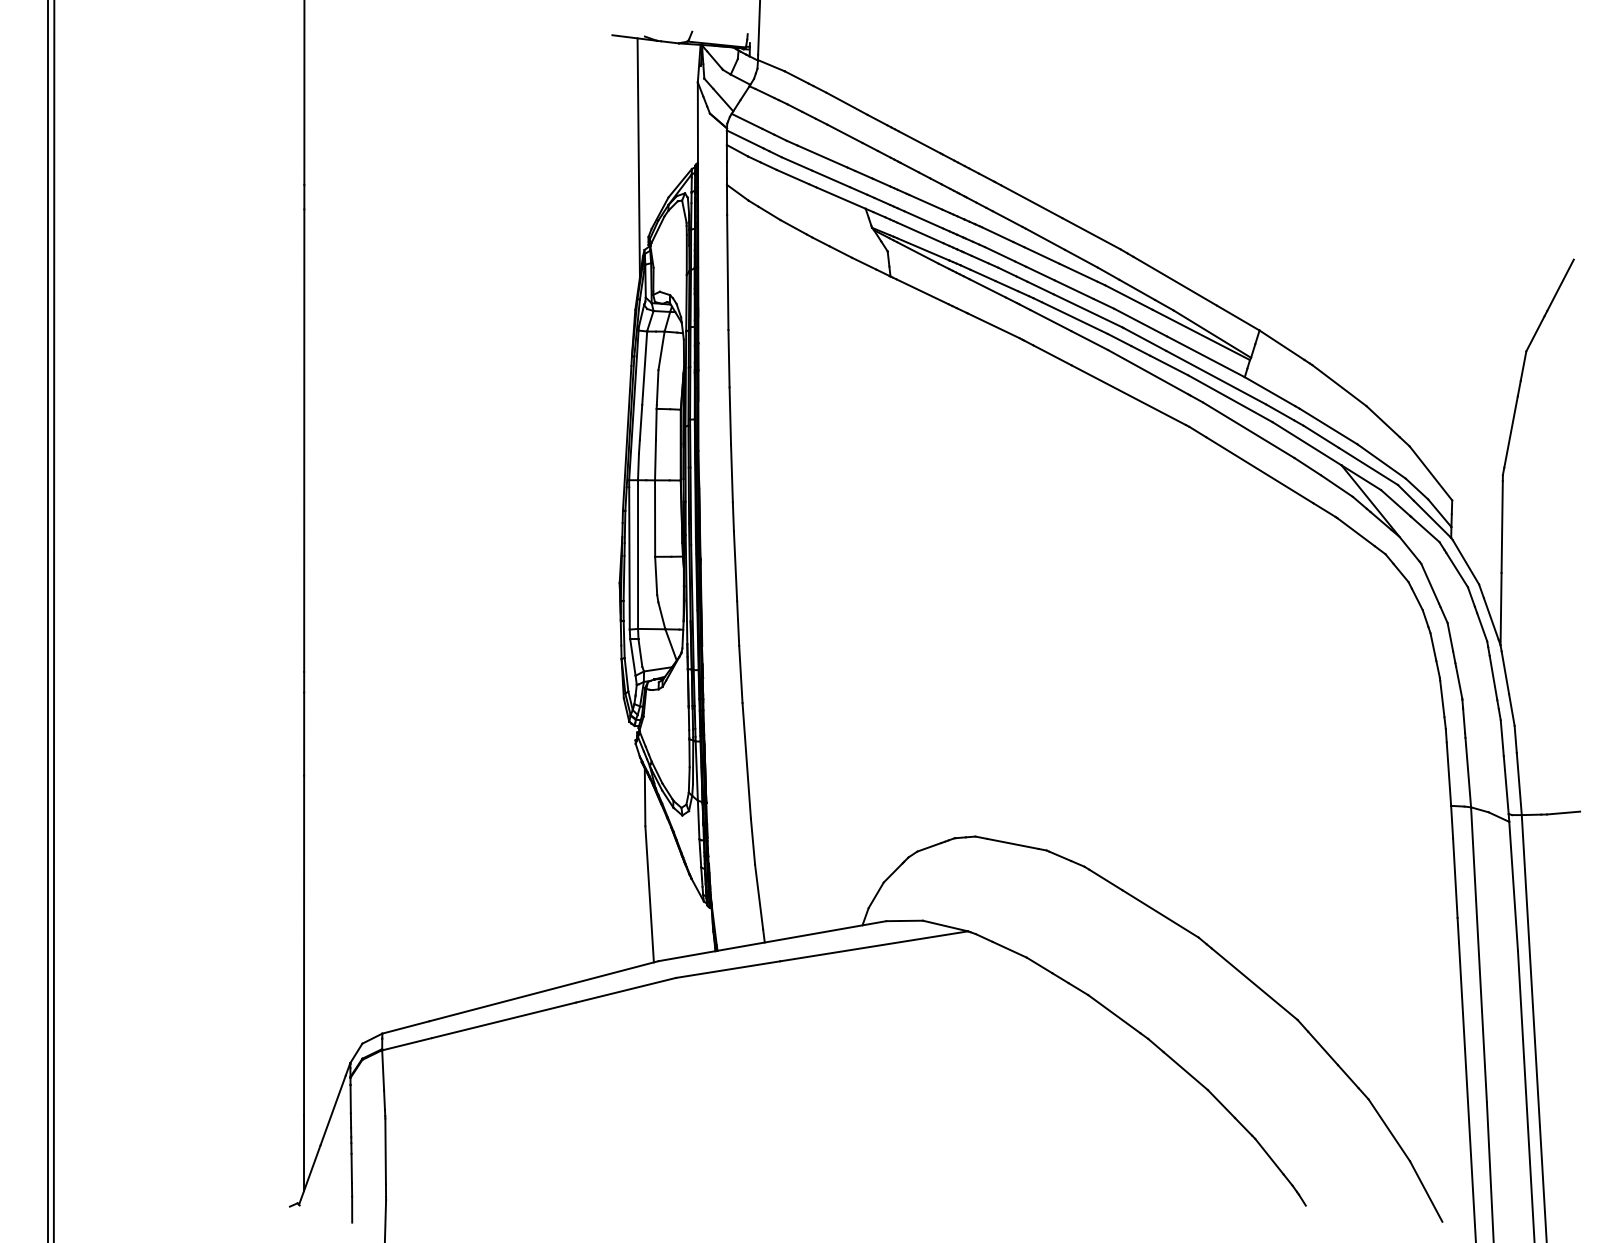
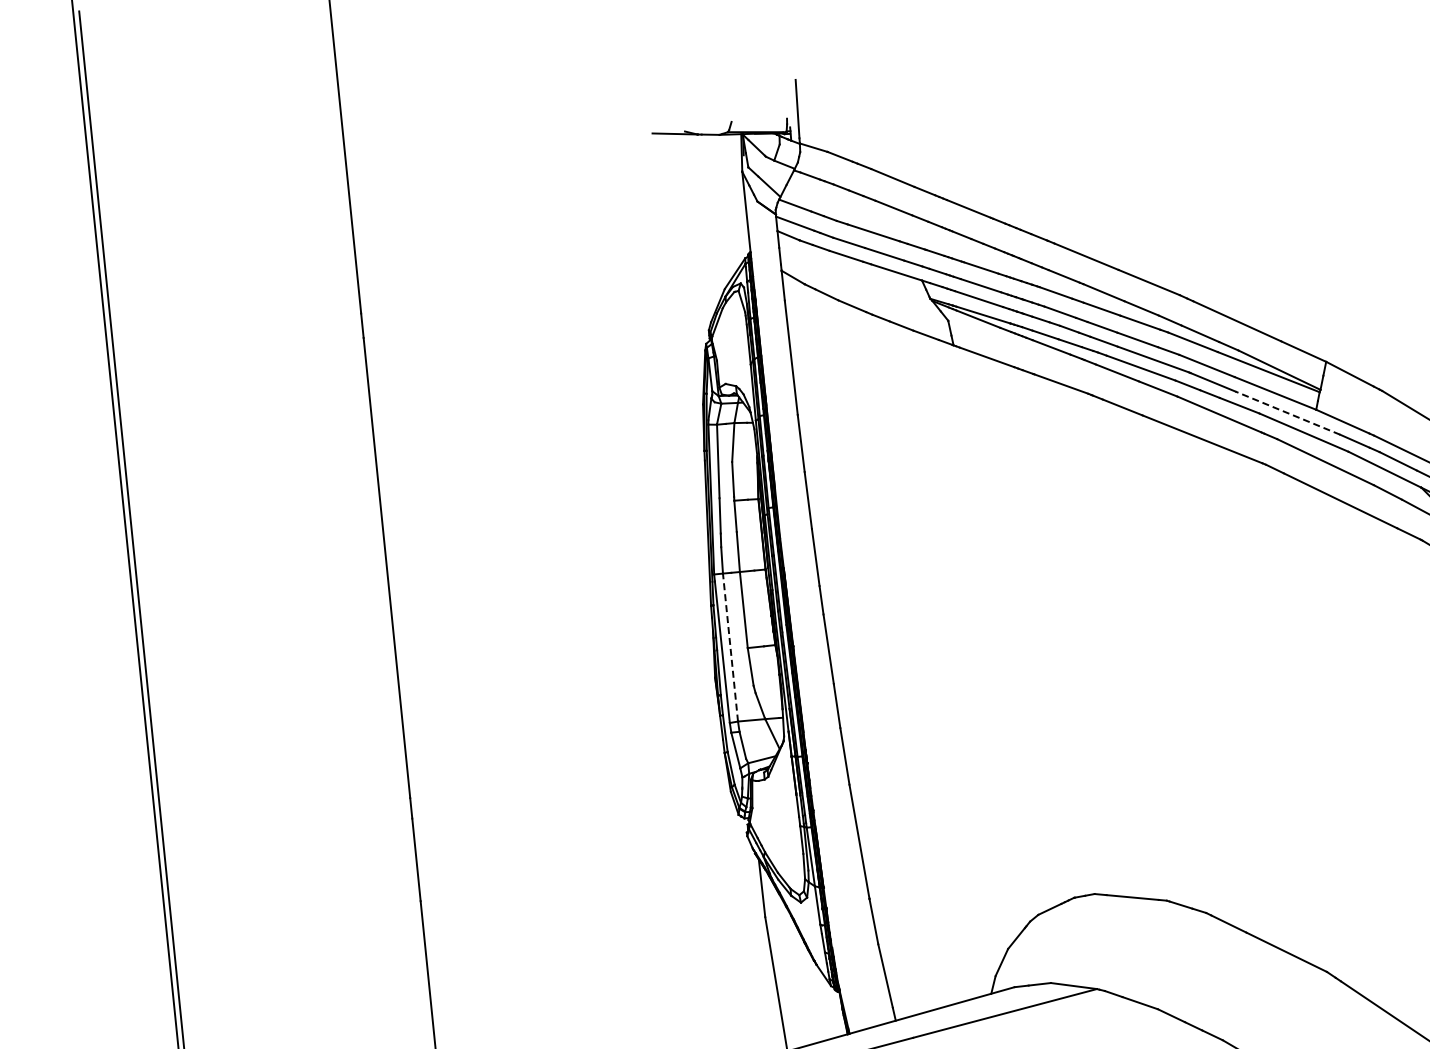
line: (638, 157) -> (690, 252), removed
line: (1216, 377) -> (1288, 412), solid -> dashed
line: (638, 554) -> (730, 647), solid -> dashed

